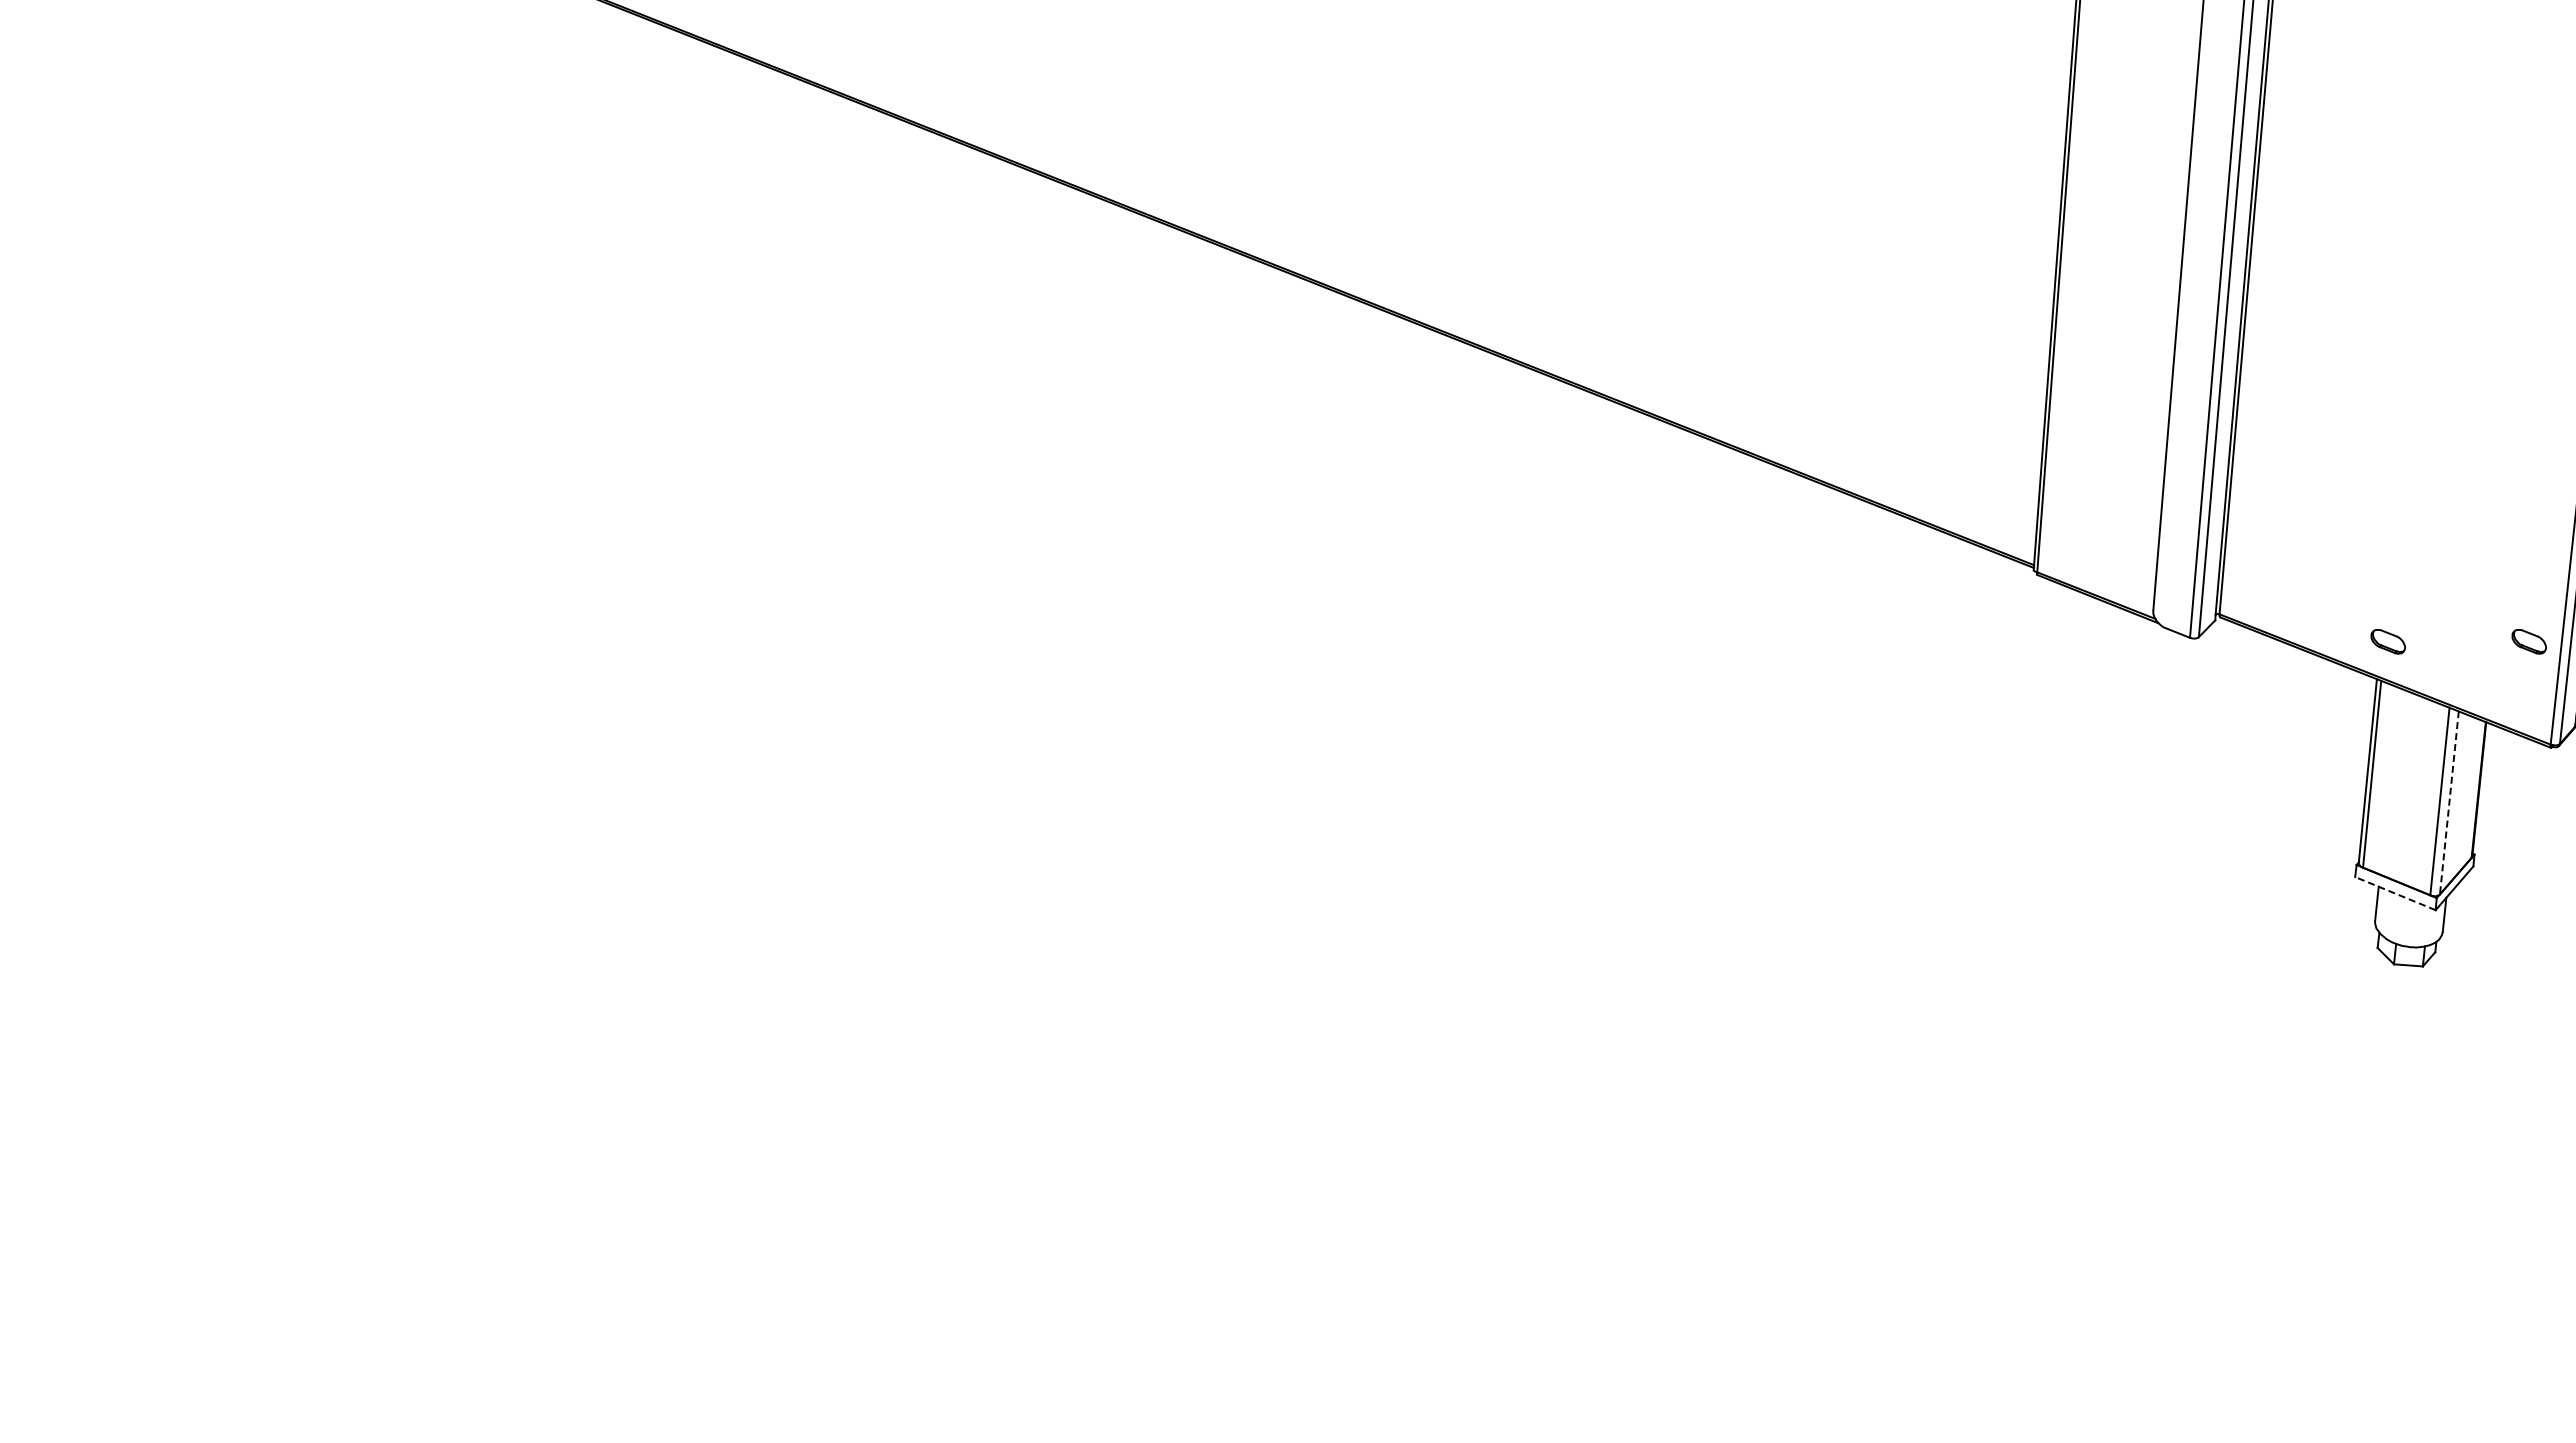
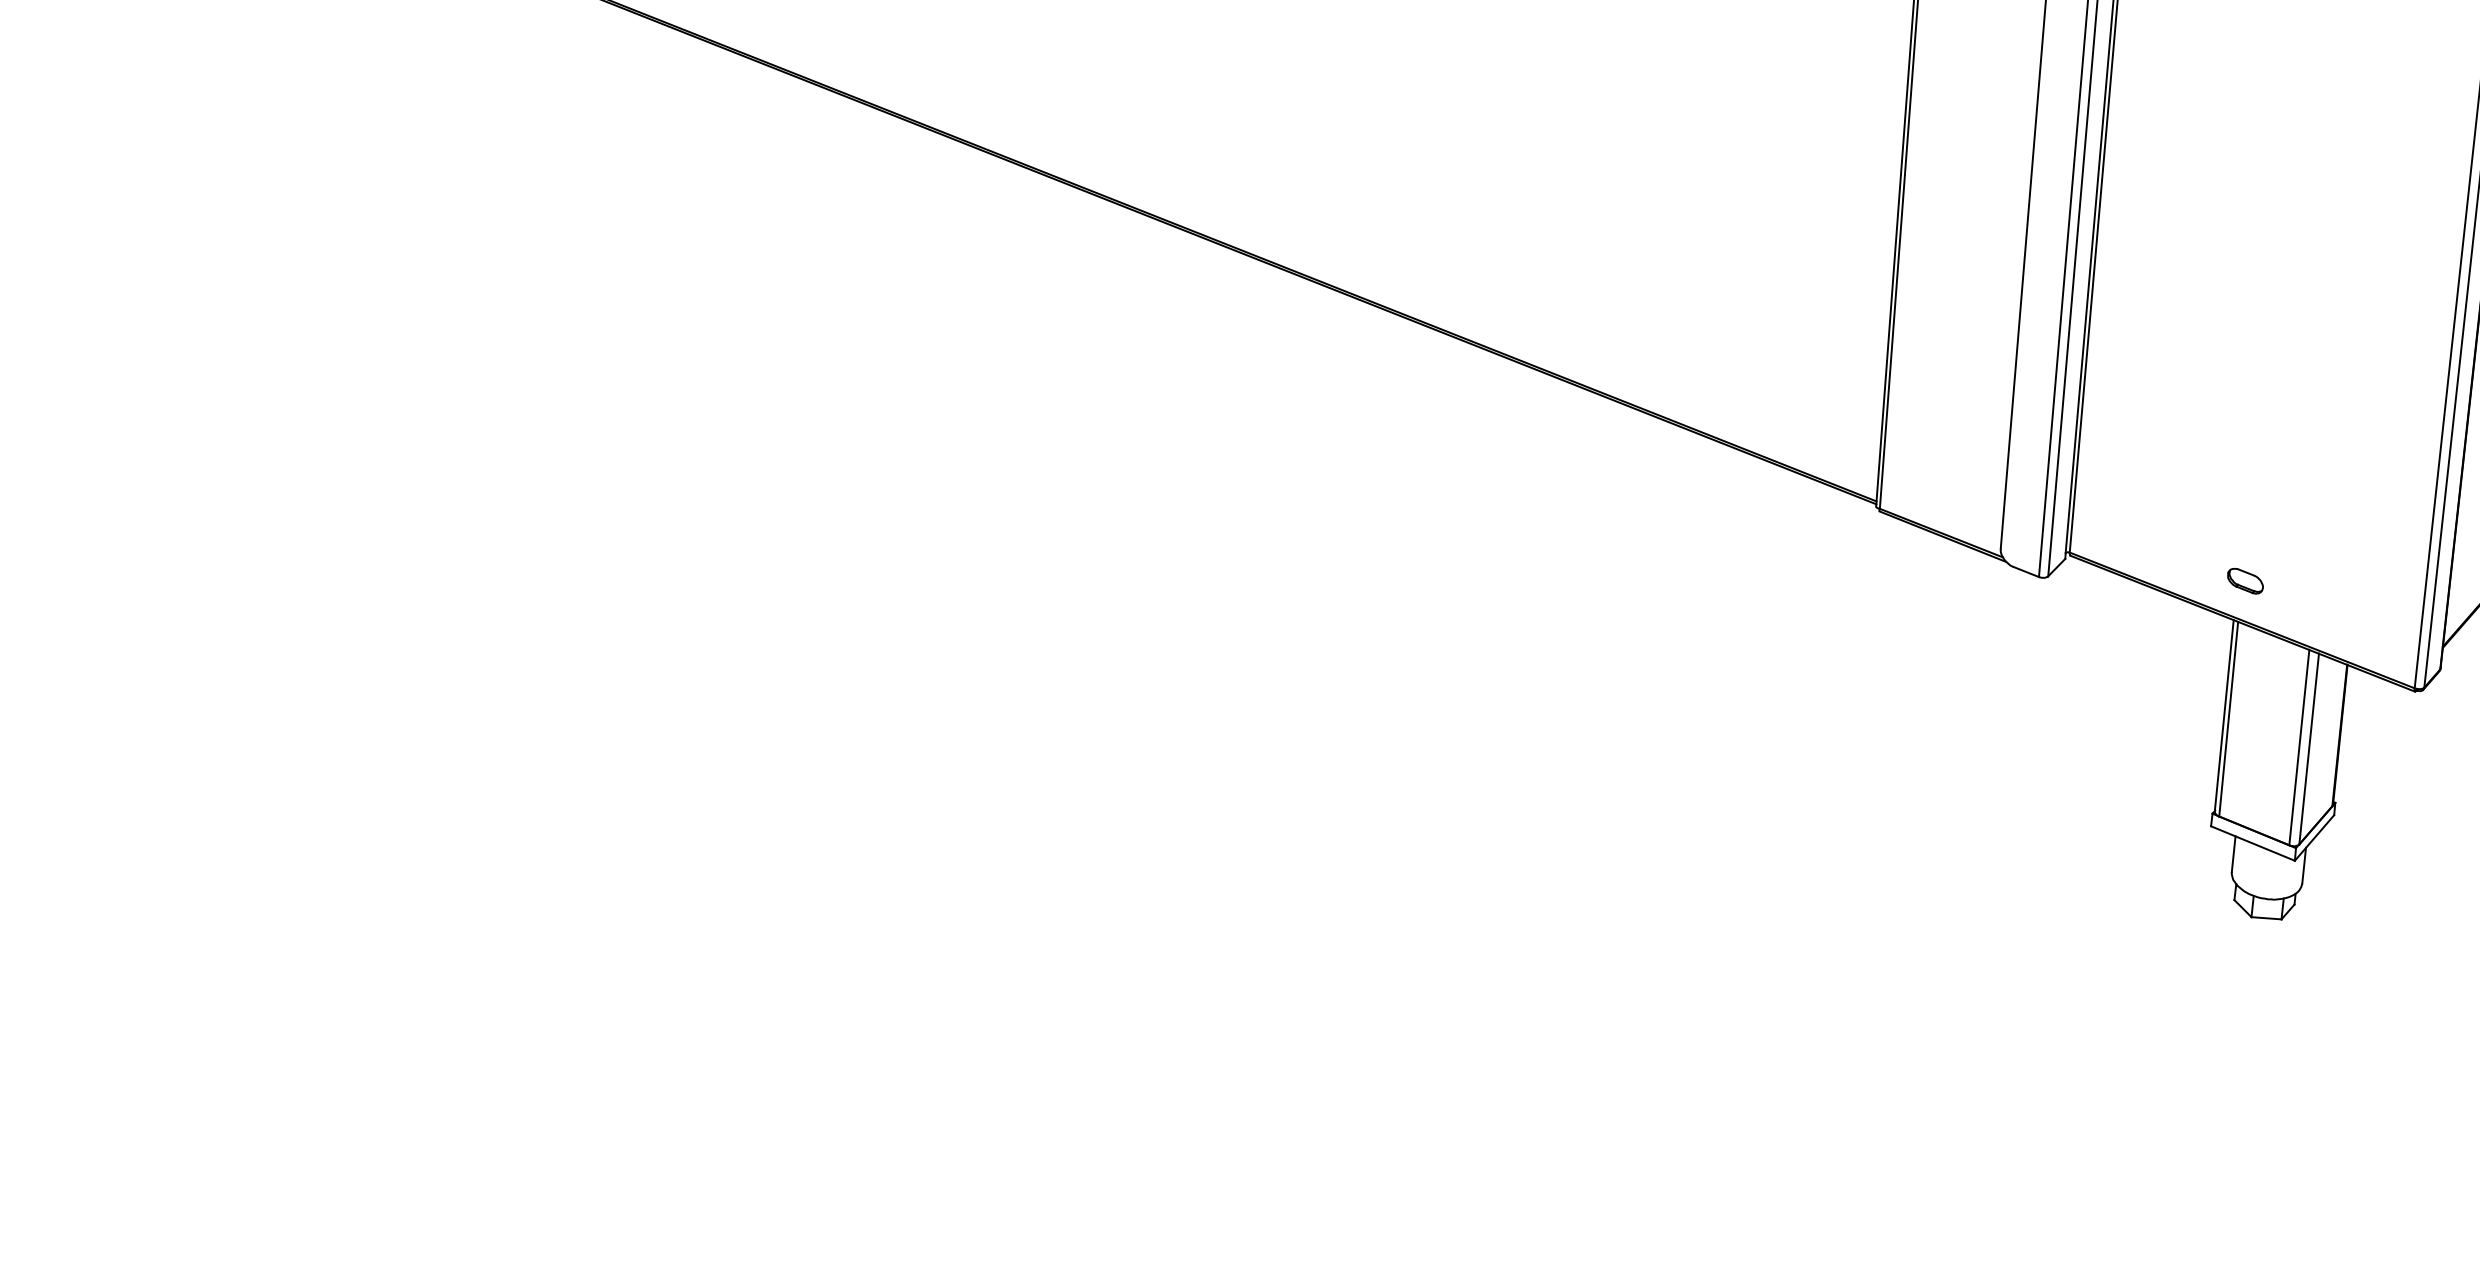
part: (2528, 641) -> (2391, 580), removed
line: (2449, 803) -> (2309, 749), dashed -> solid
line: (2395, 893) -> (2253, 843), dashed -> solid

